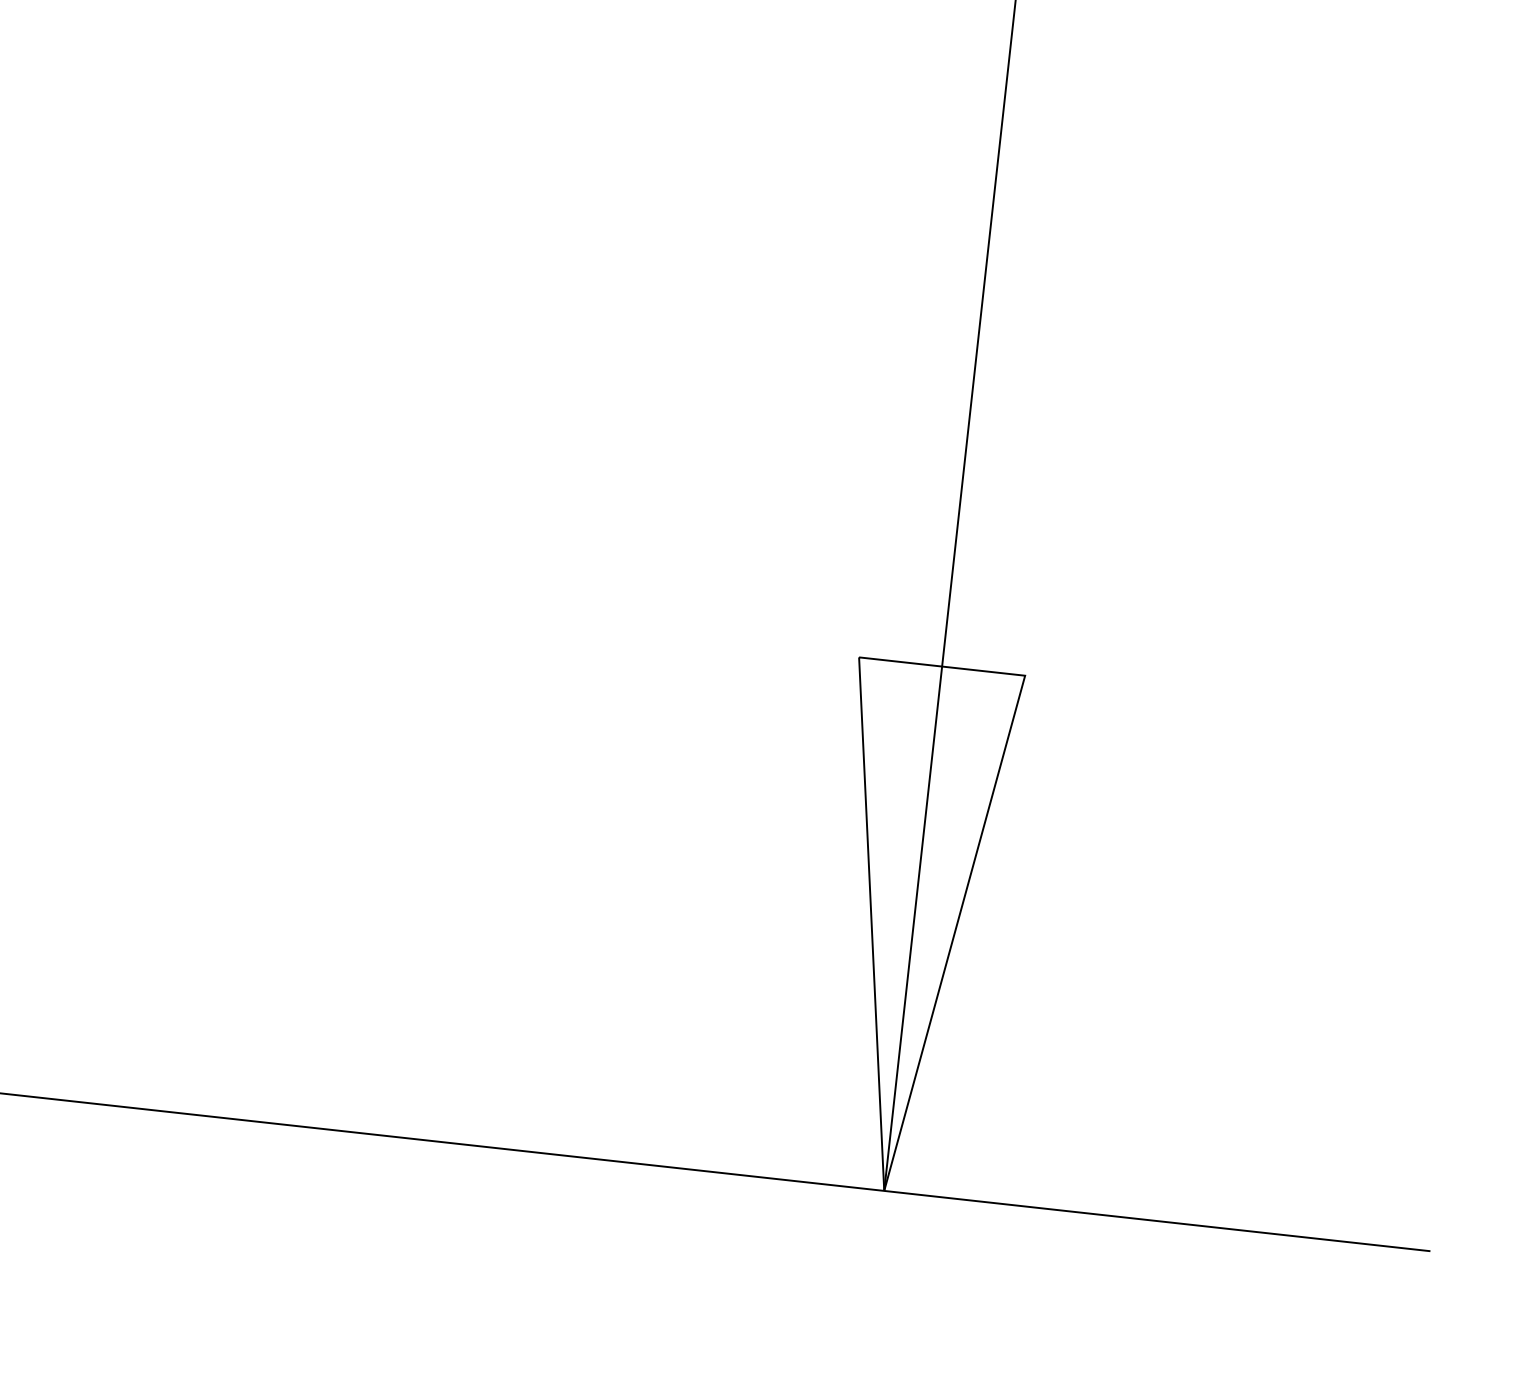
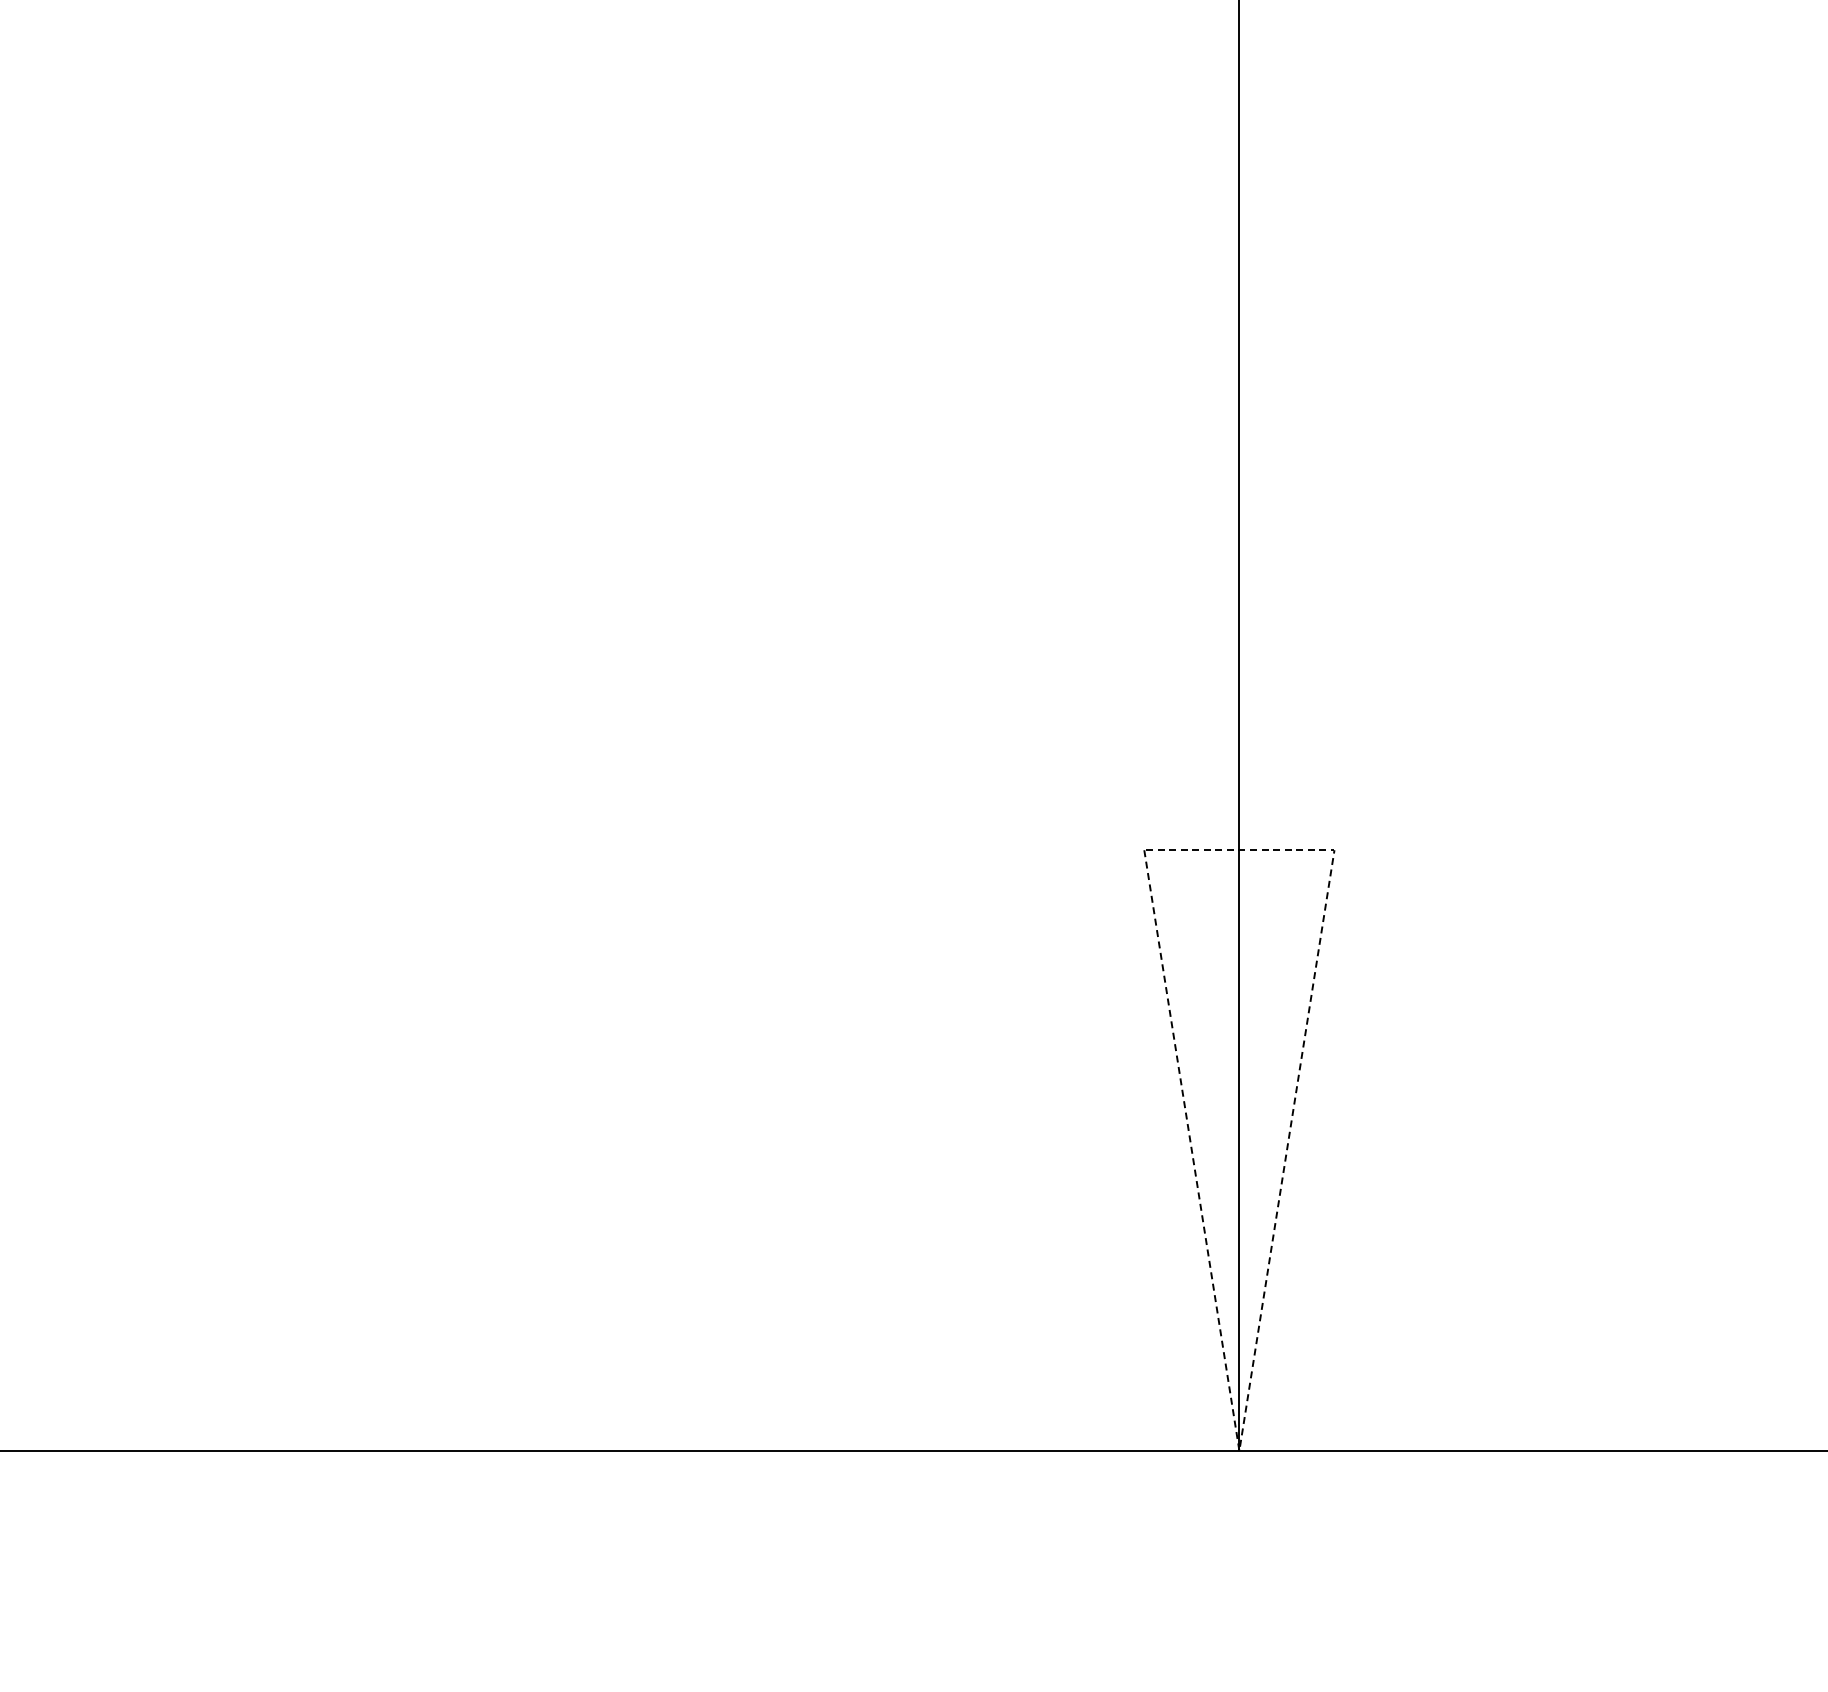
line: (906, 1110) -> (1254, 1356), solid -> dashed

